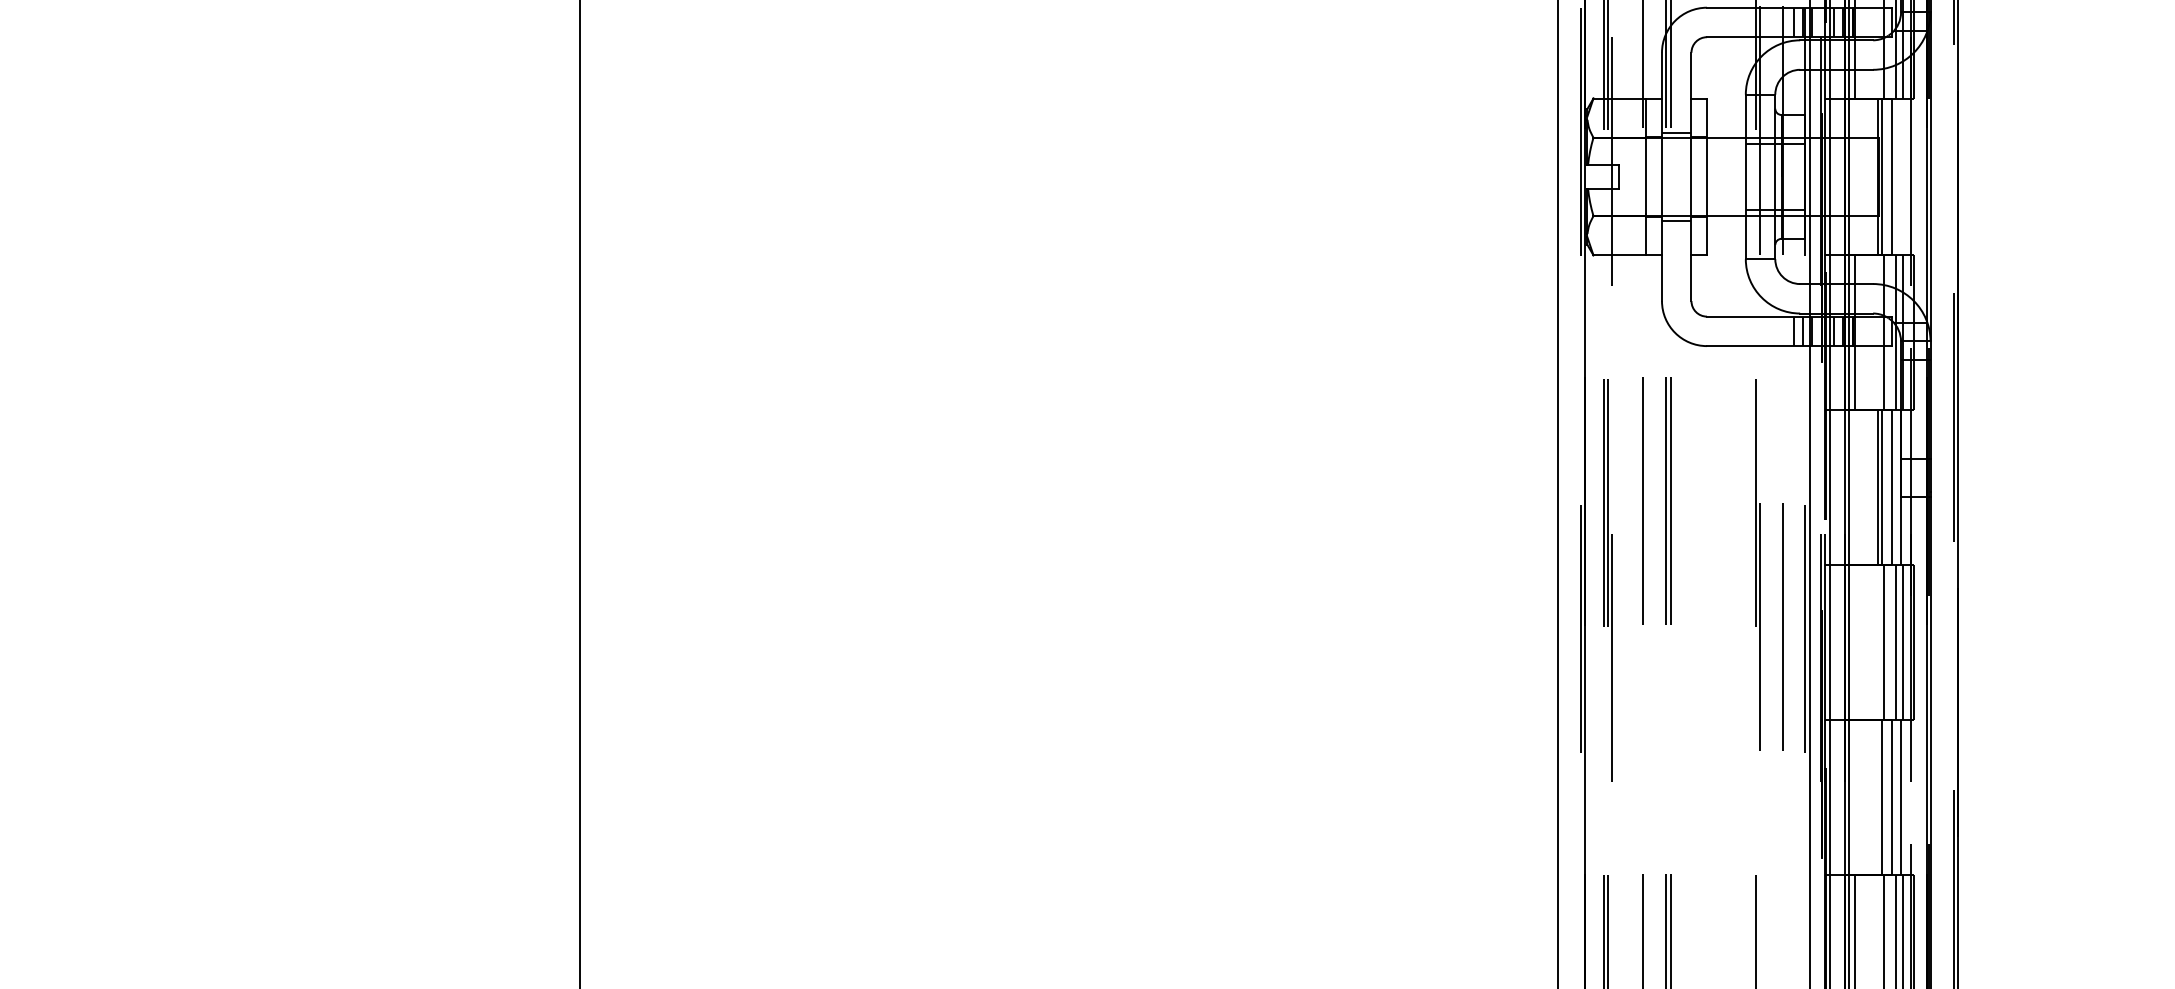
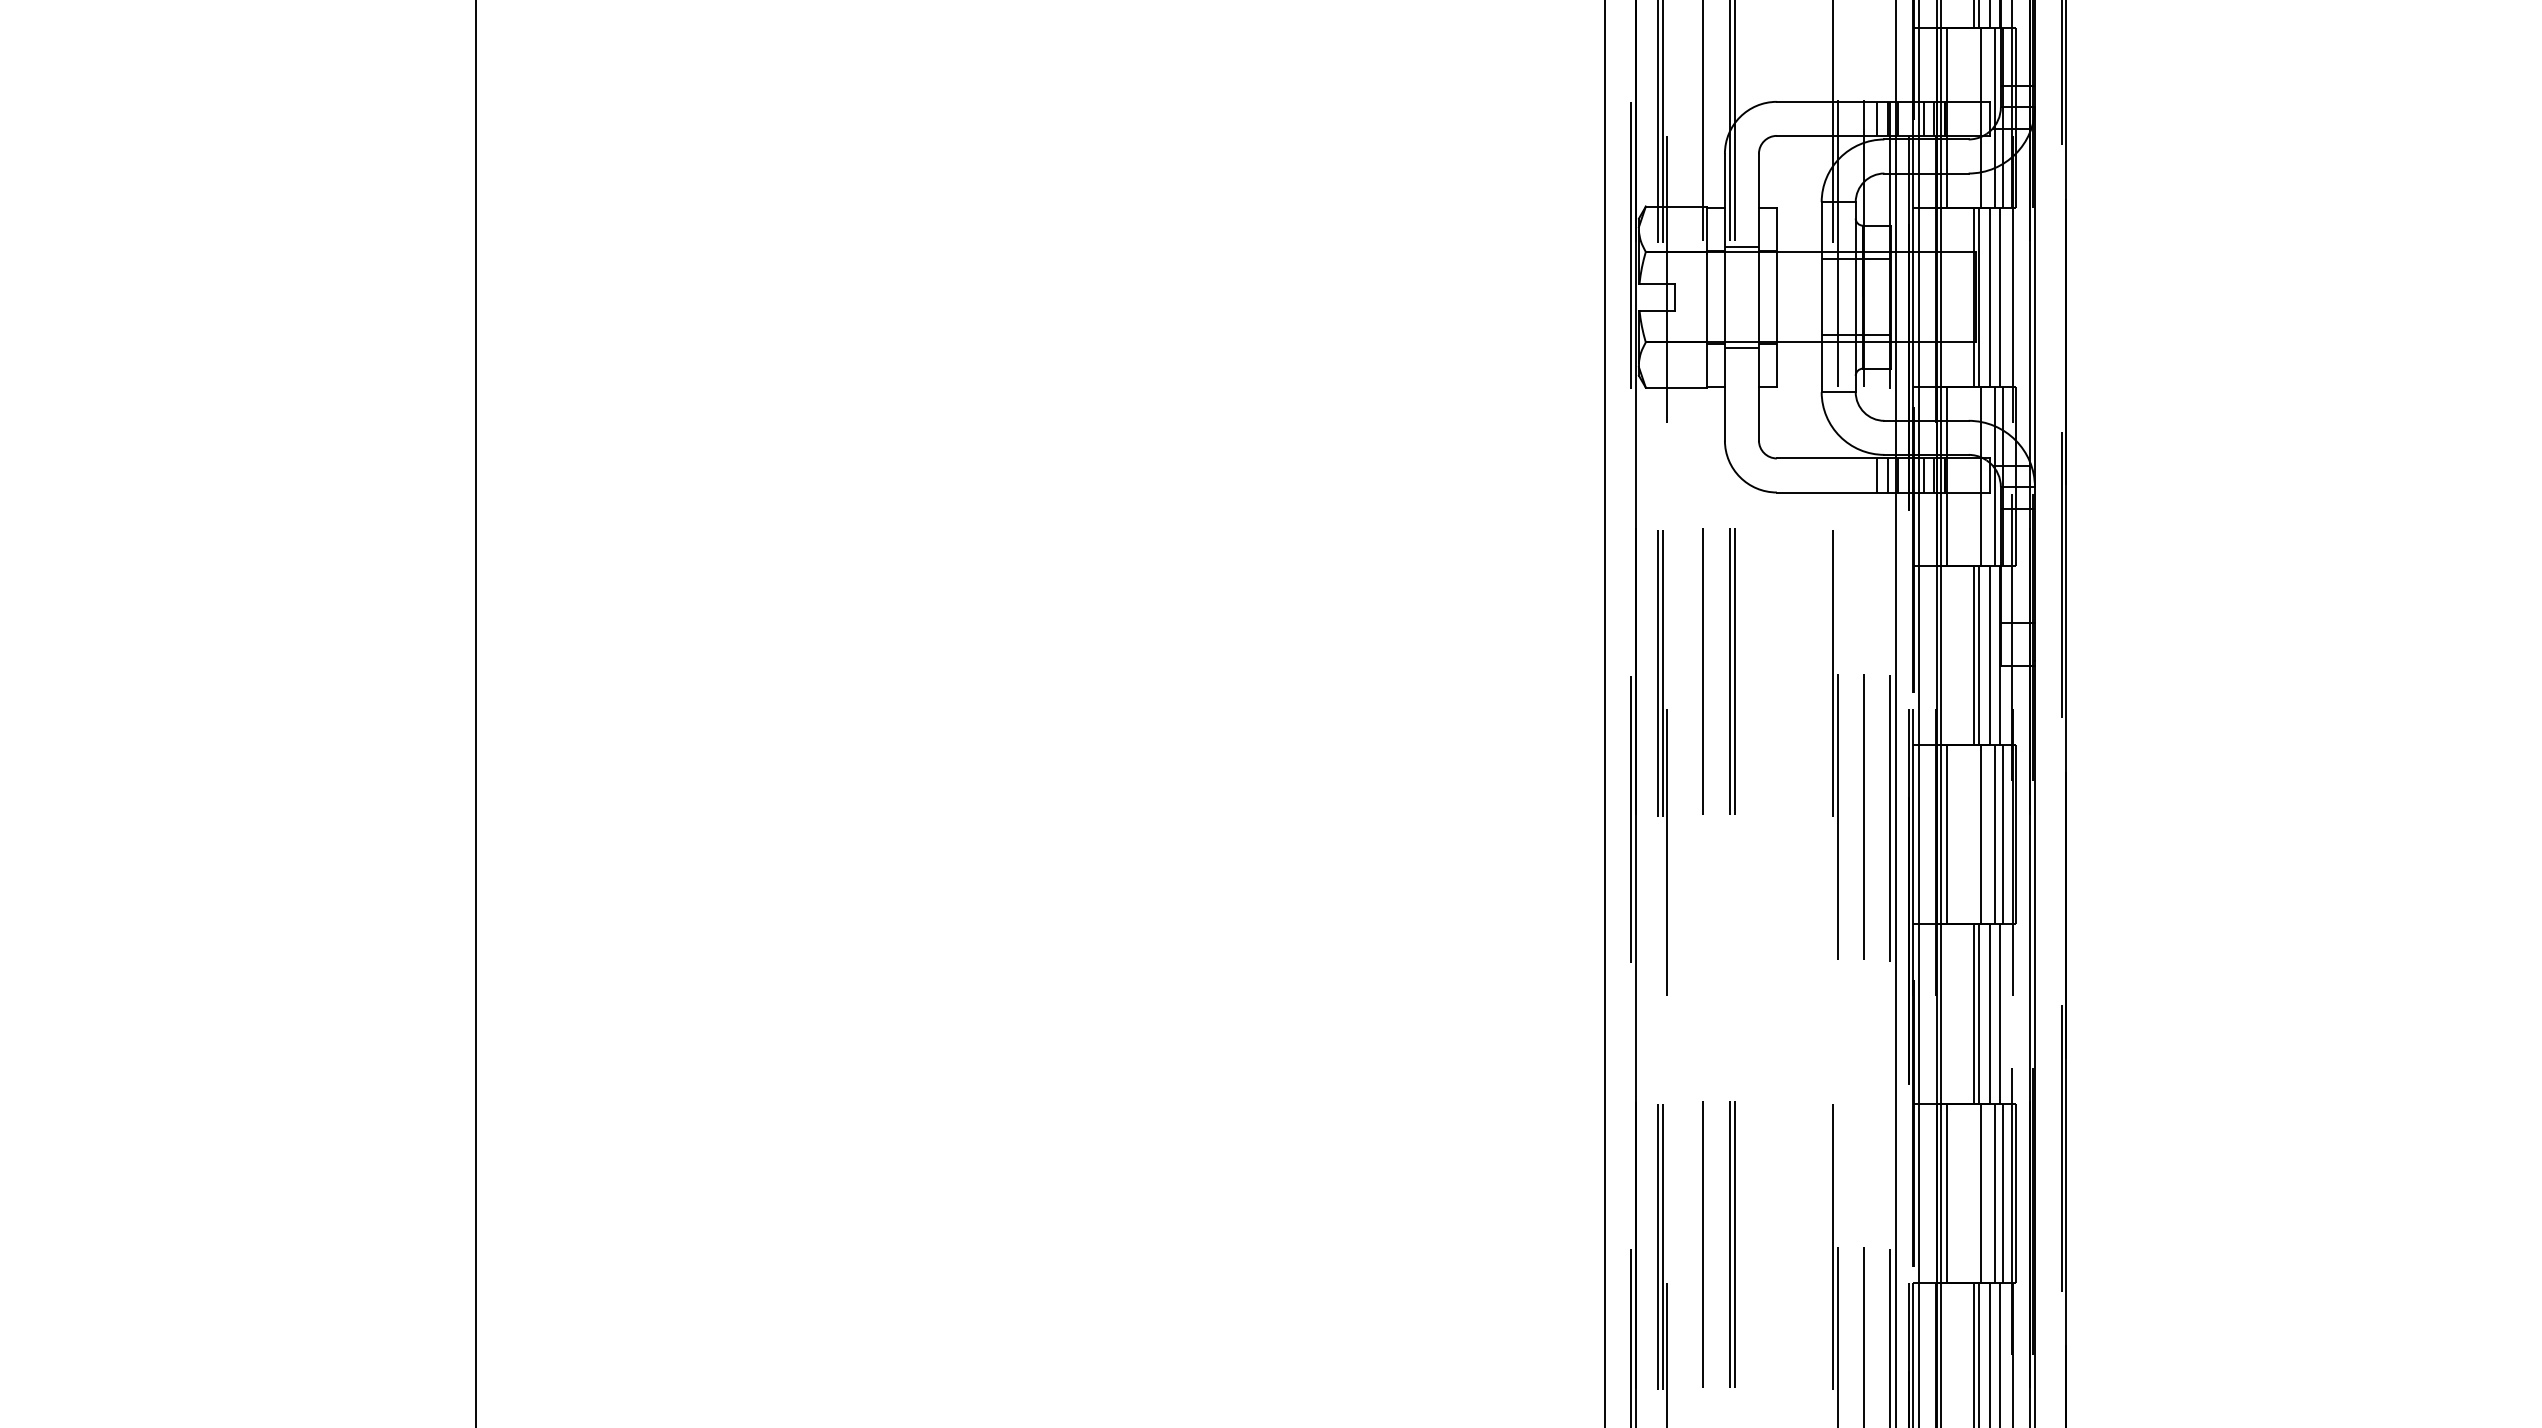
line: (1900, 176) -> (2000, 296), added
line: (1854, 642) -> (1947, 834), added
line: (1878, 797) -> (1974, 1013), added

